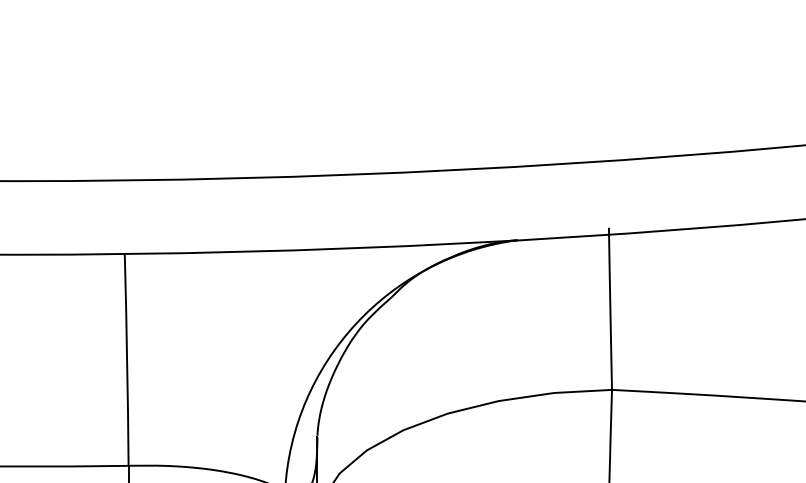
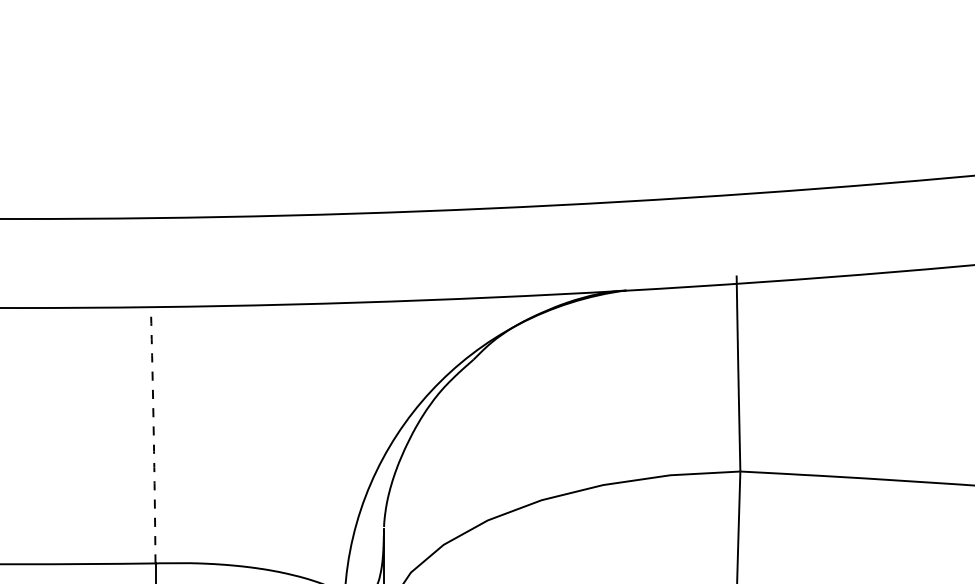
arc: (127, 359) -> (154, 434), solid -> dashed

